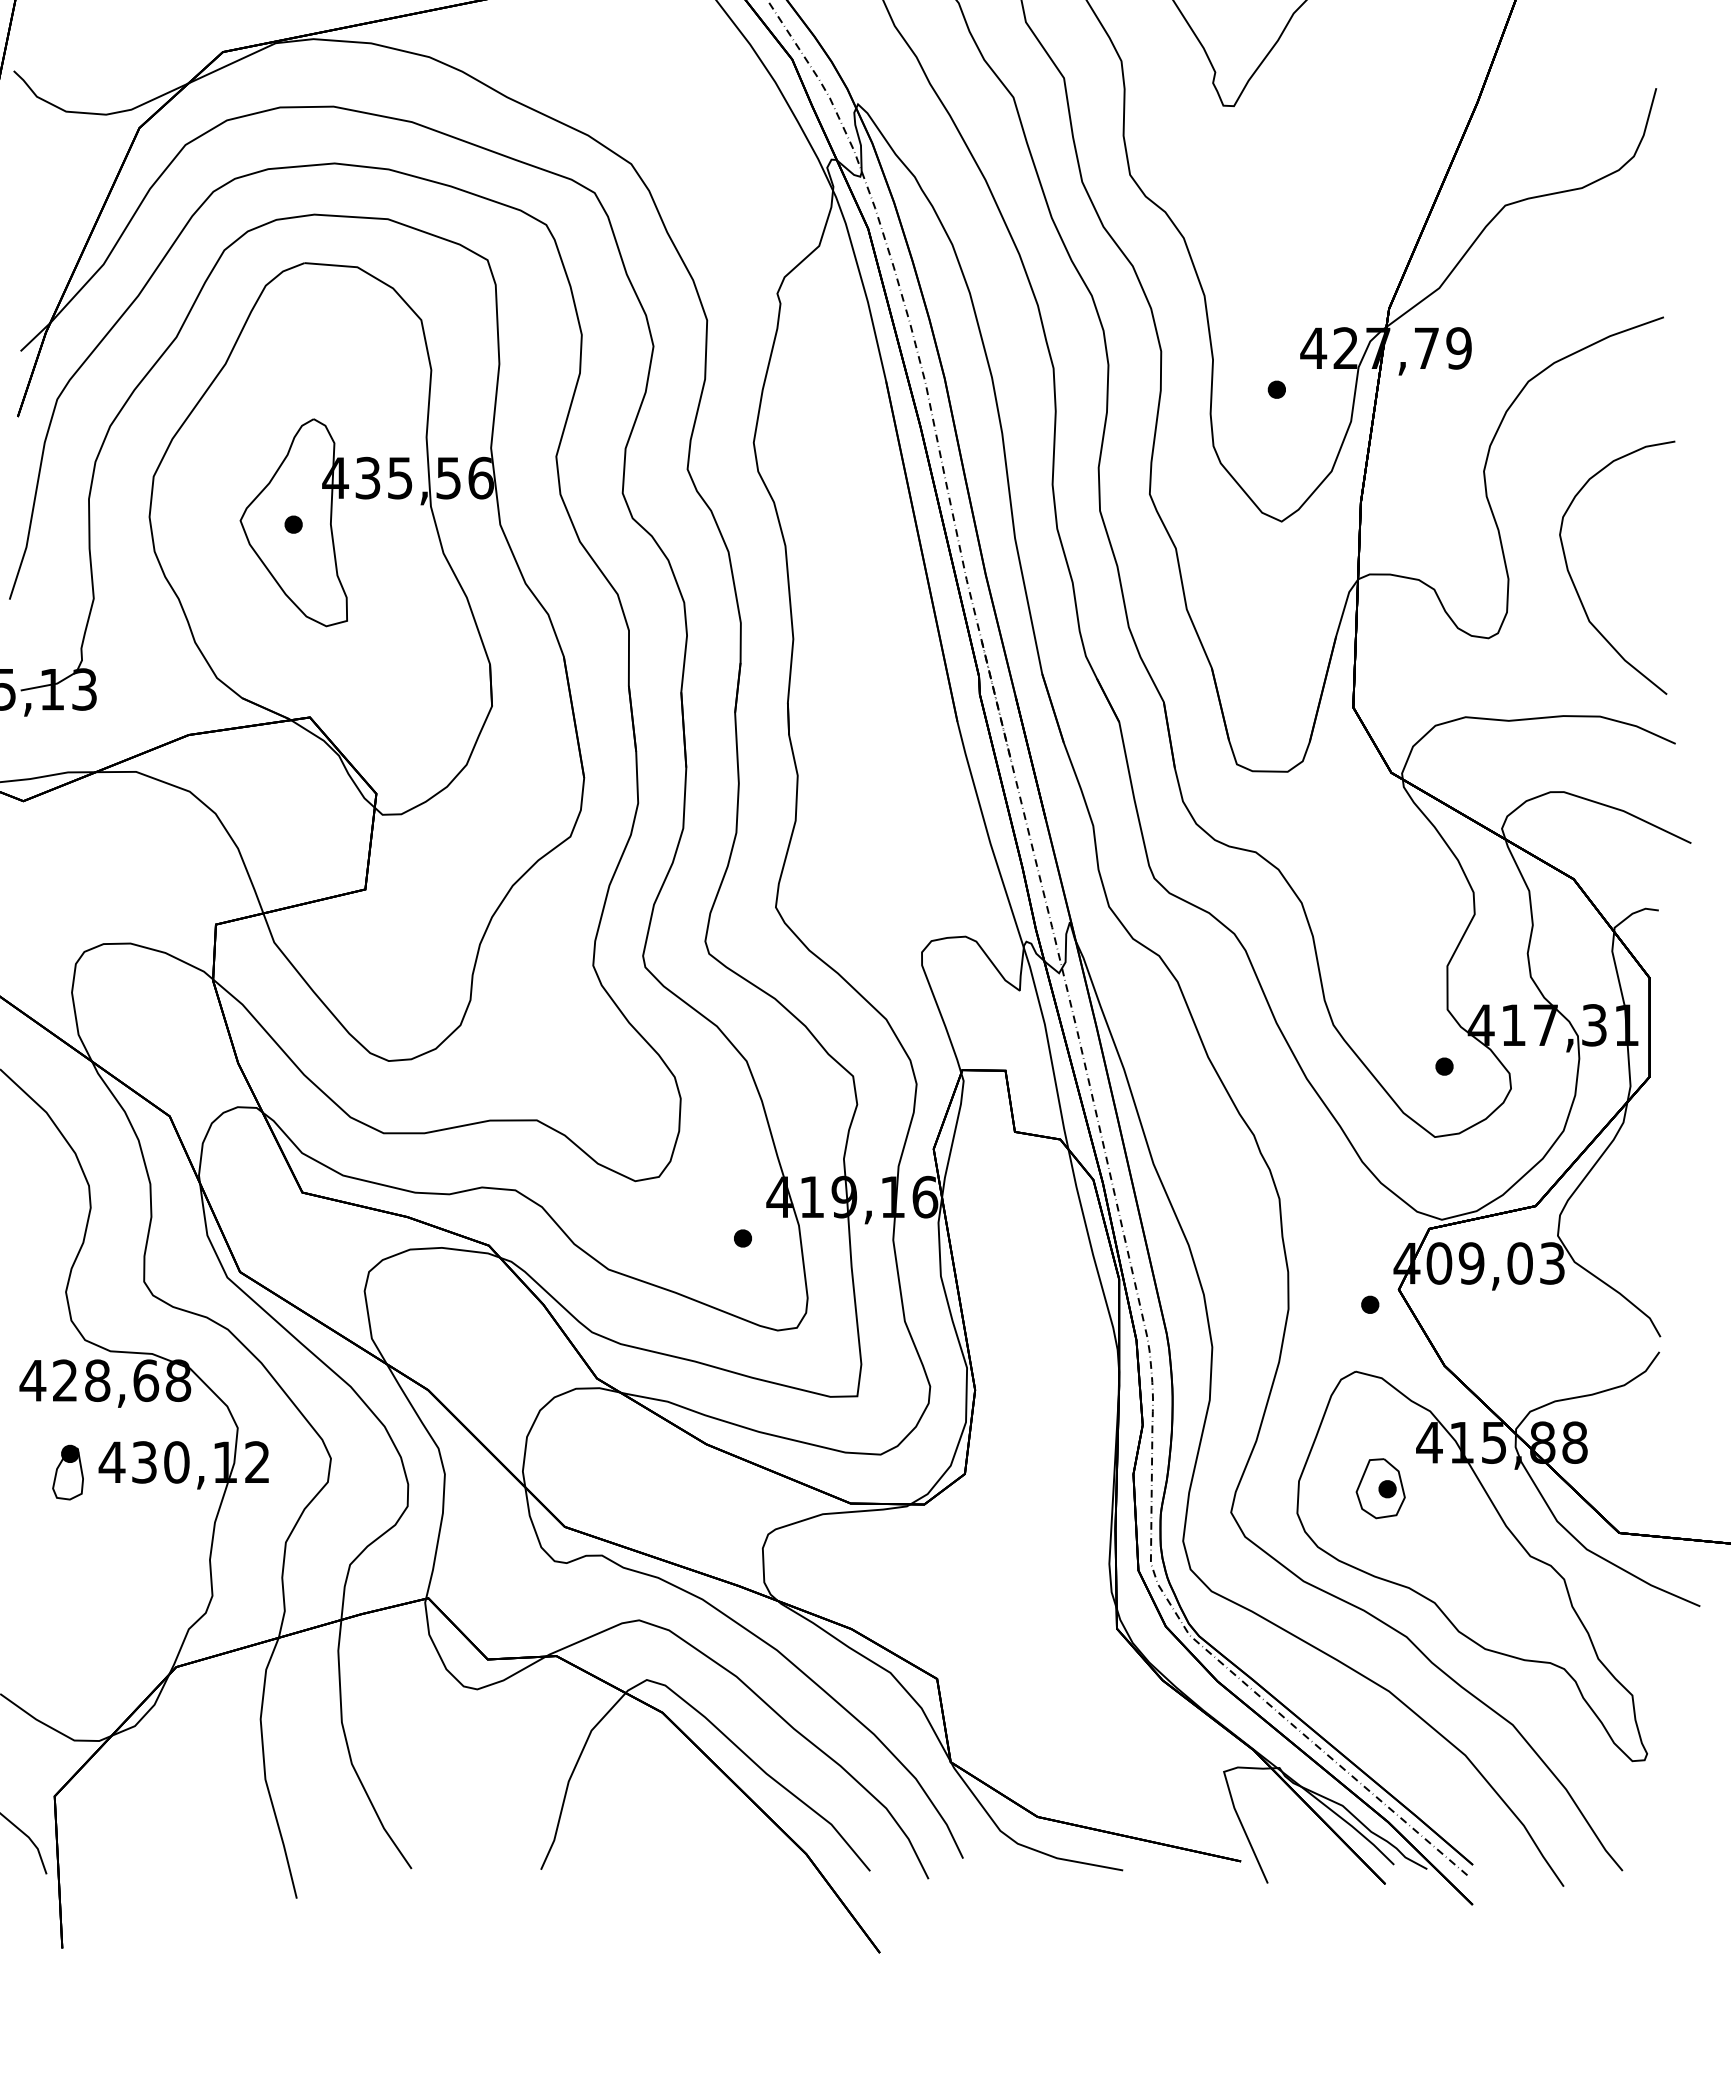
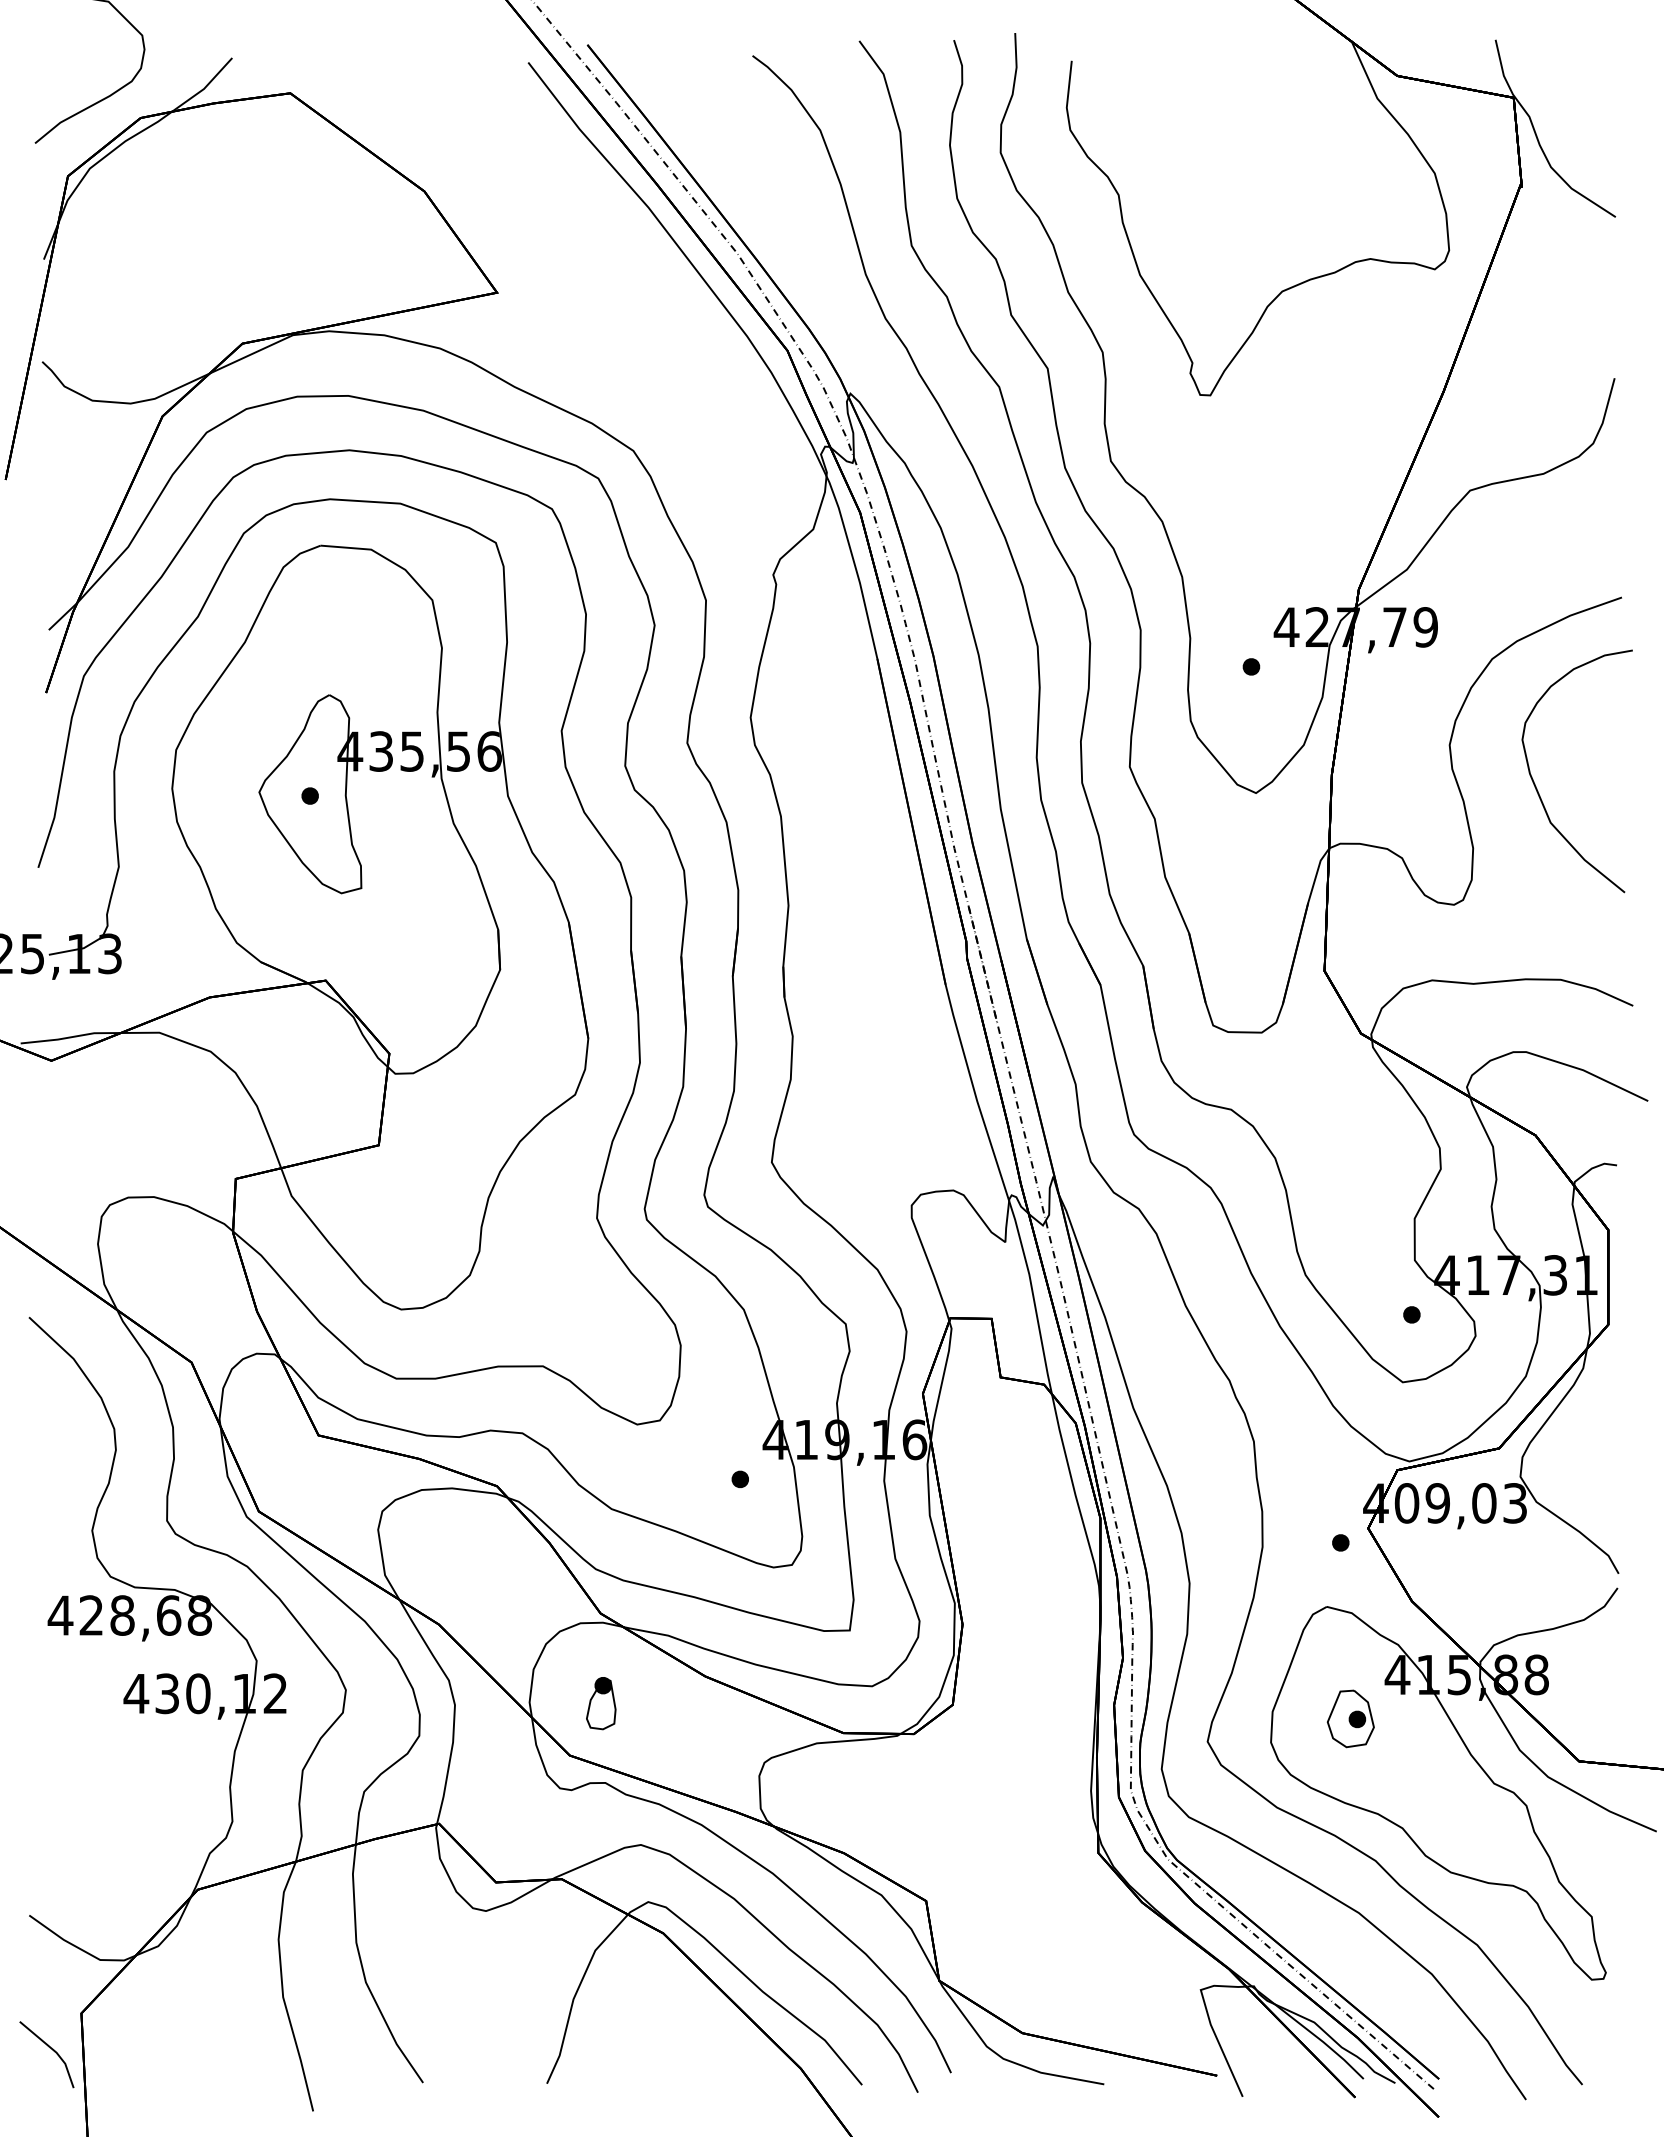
curve: (1575, 585) -> (1537, 788), moved
part: (68, 1472) -> (601, 1703), moved

